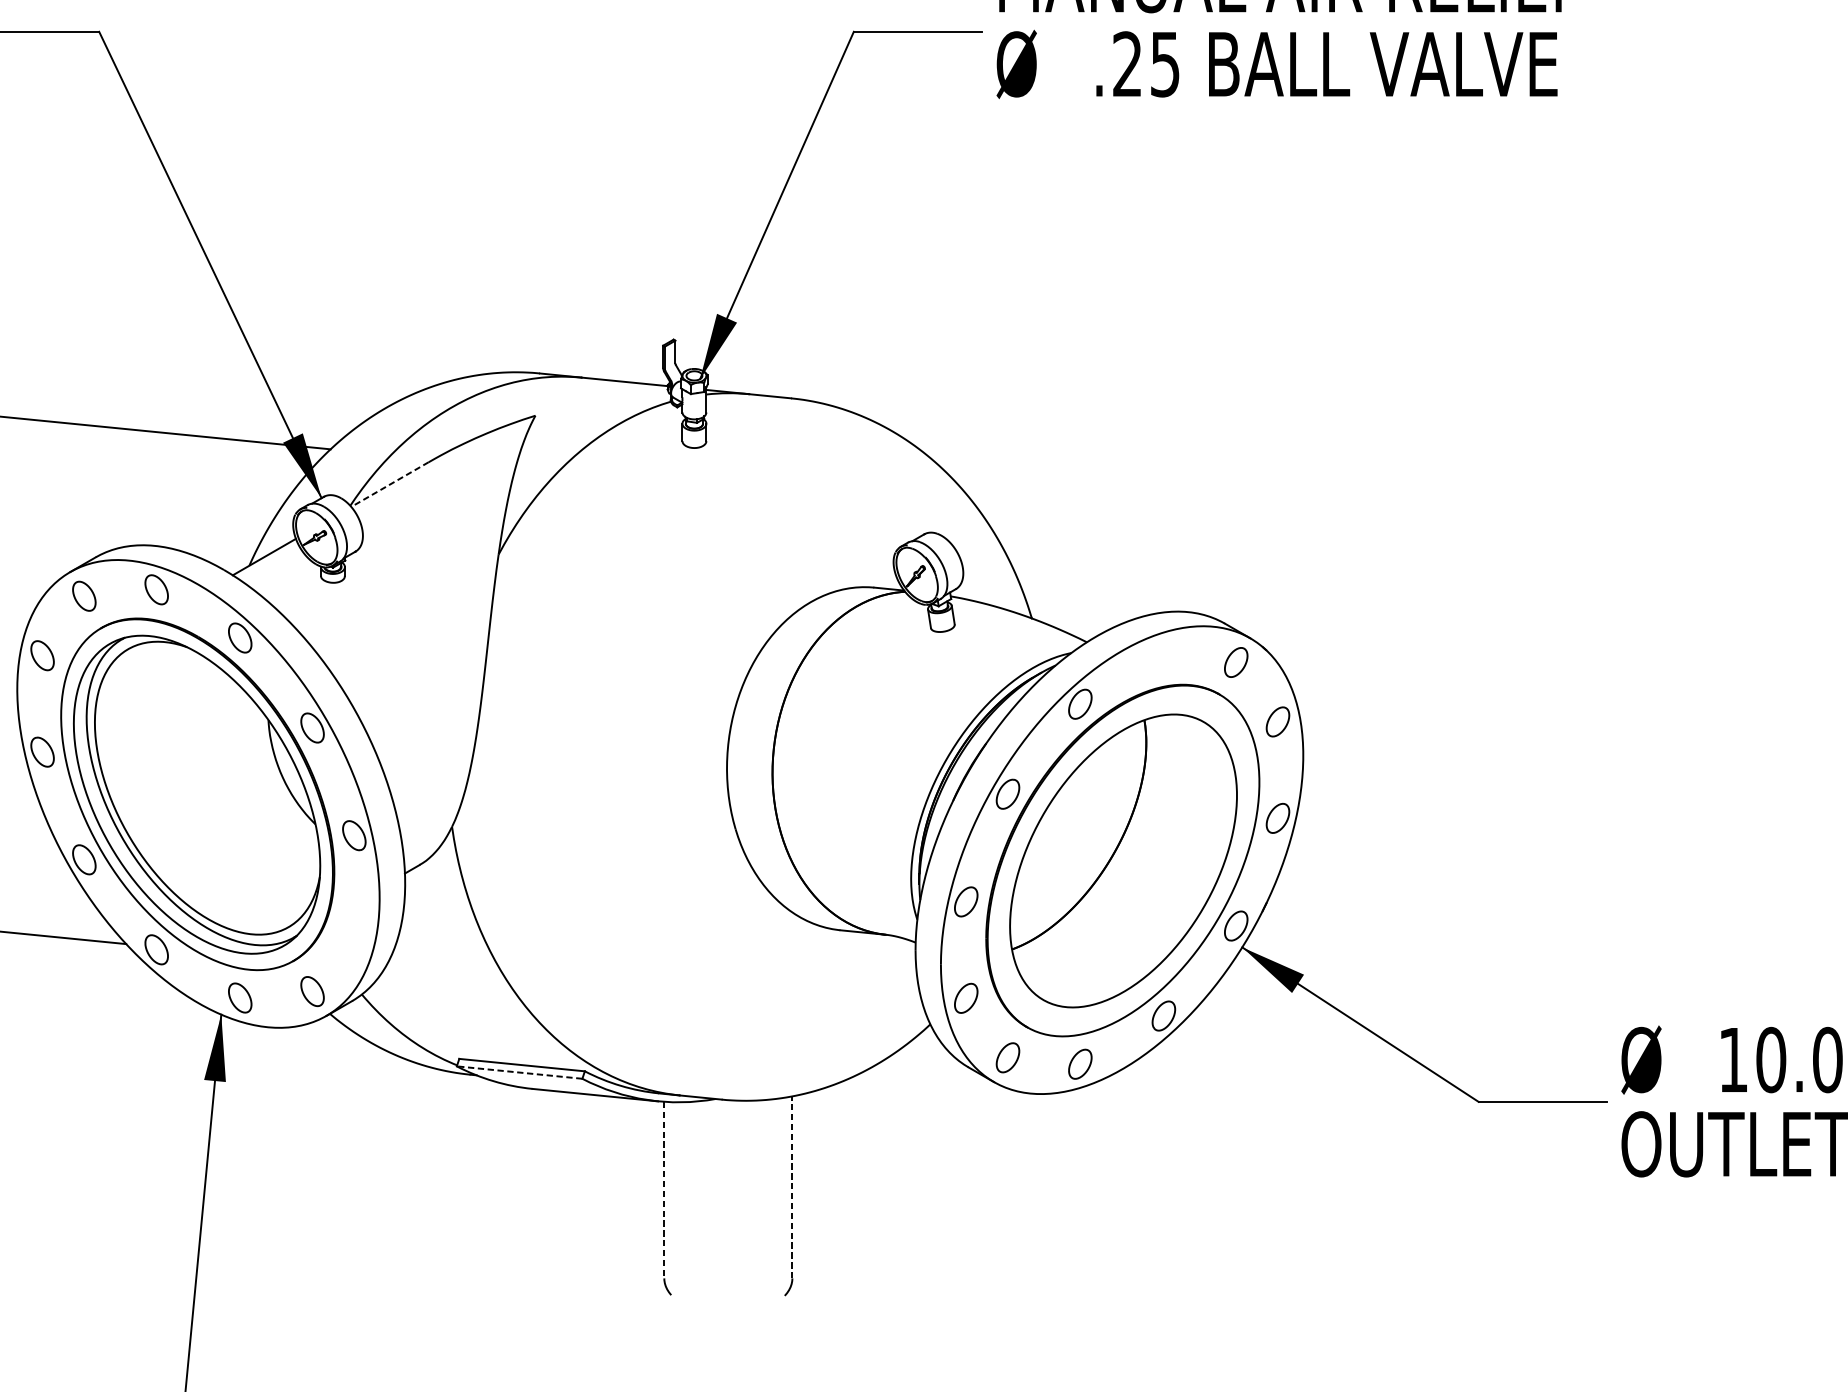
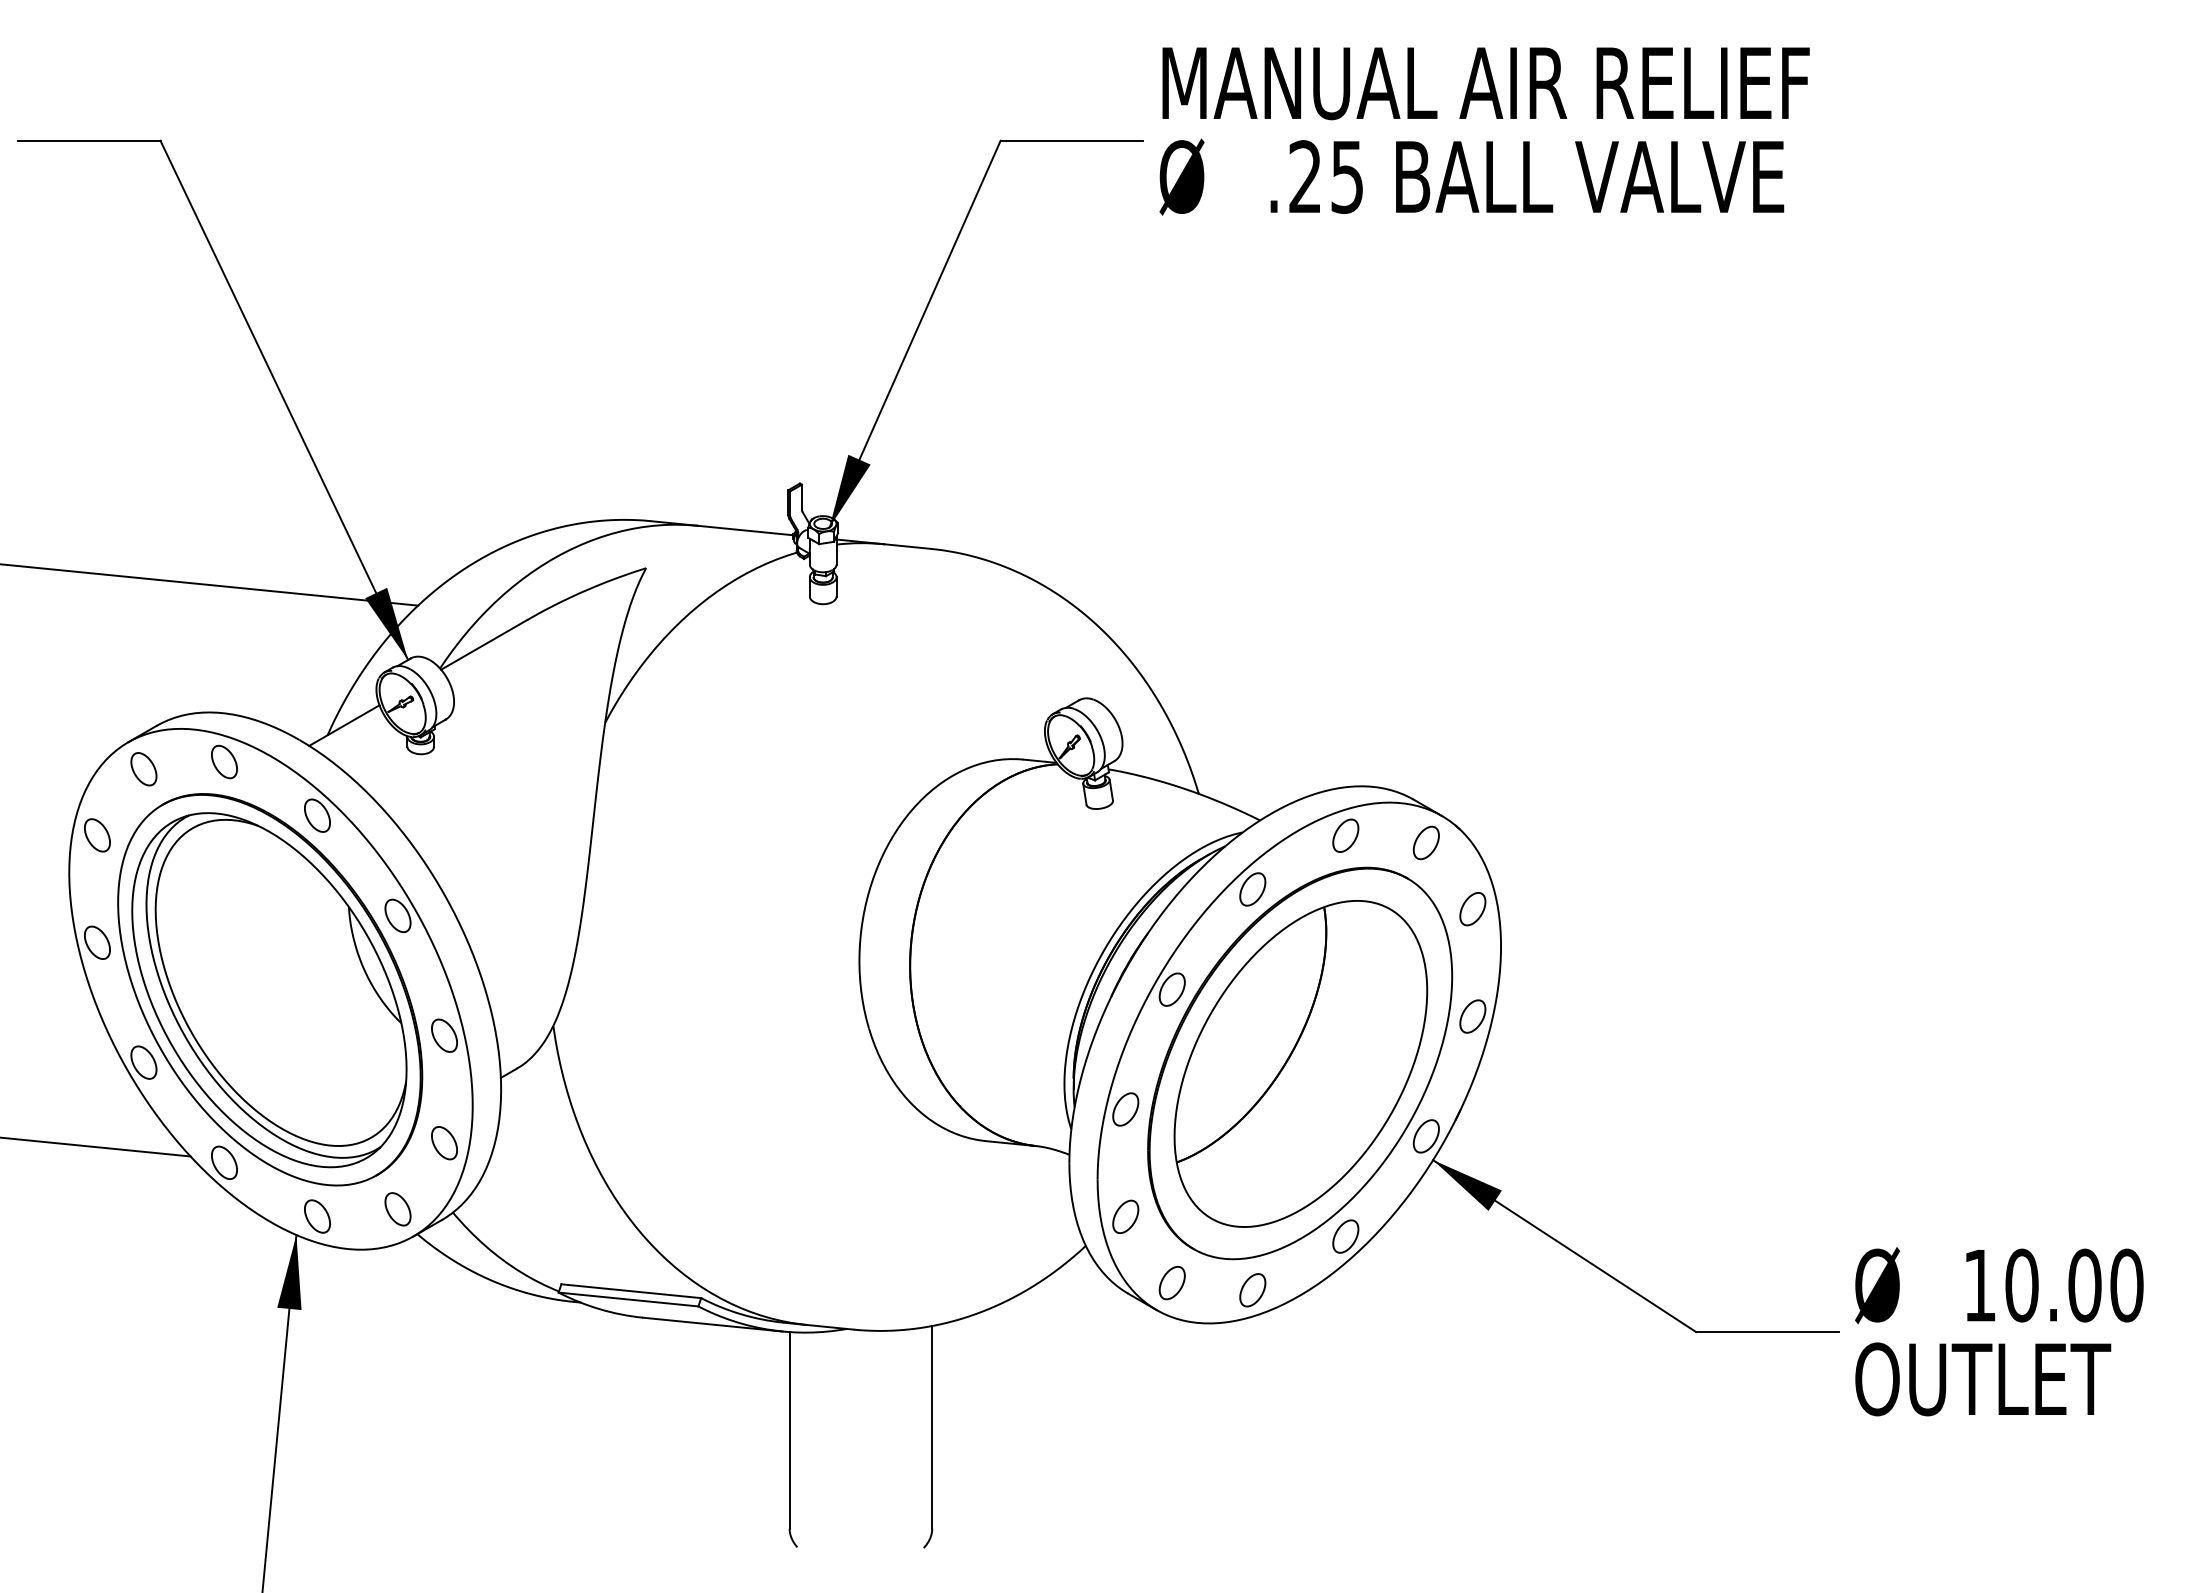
line: (390, 484) -> (484, 644), dashed -> solid
part: (1163, 655) -> (1345, 835), added
part: (354, 932) -> (444, 1143), added
line: (519, 1072) -> (628, 1299), dashed -> solid
line: (792, 1186) -> (932, 1426), dashed -> solid
line: (664, 1190) -> (789, 1430), dashed -> solid

